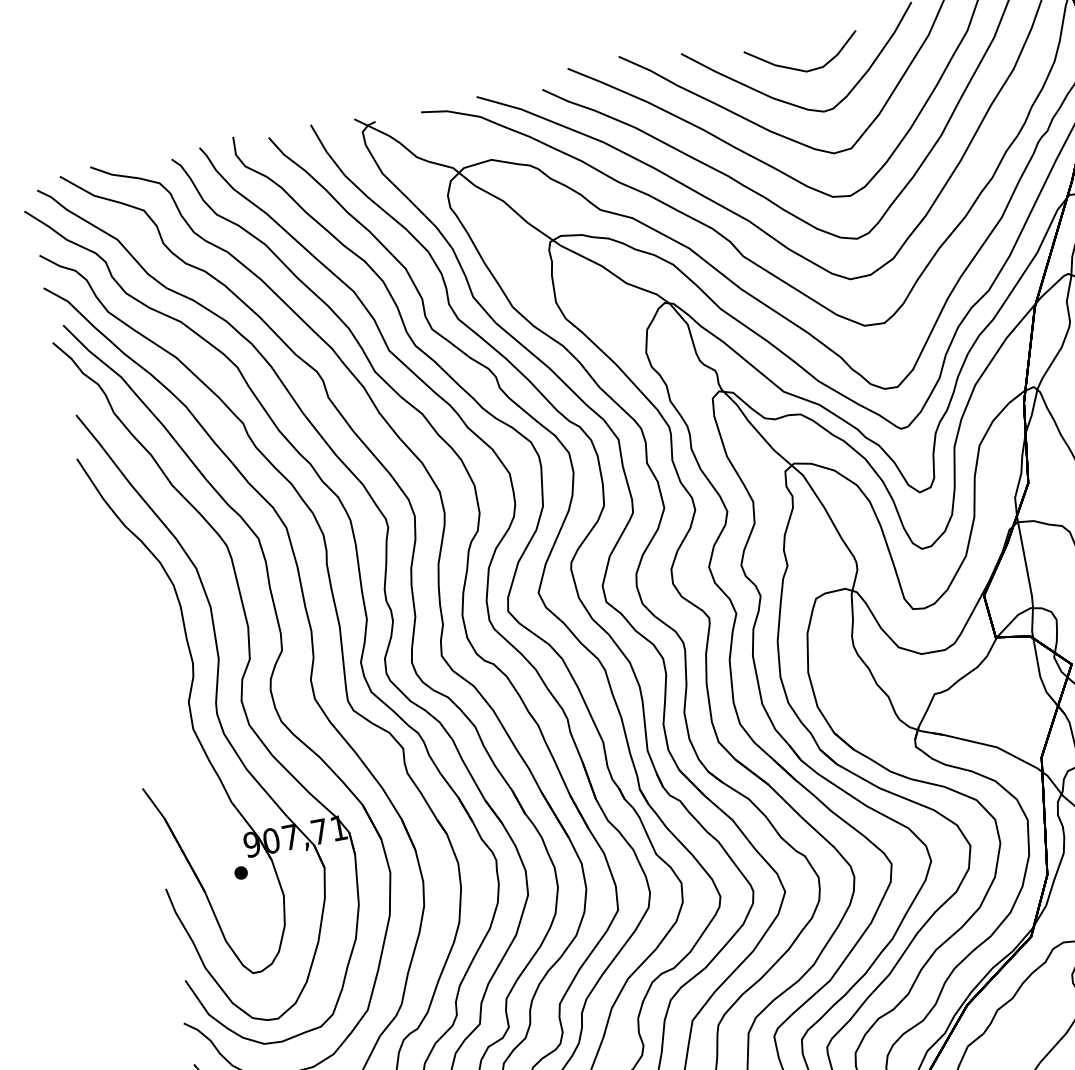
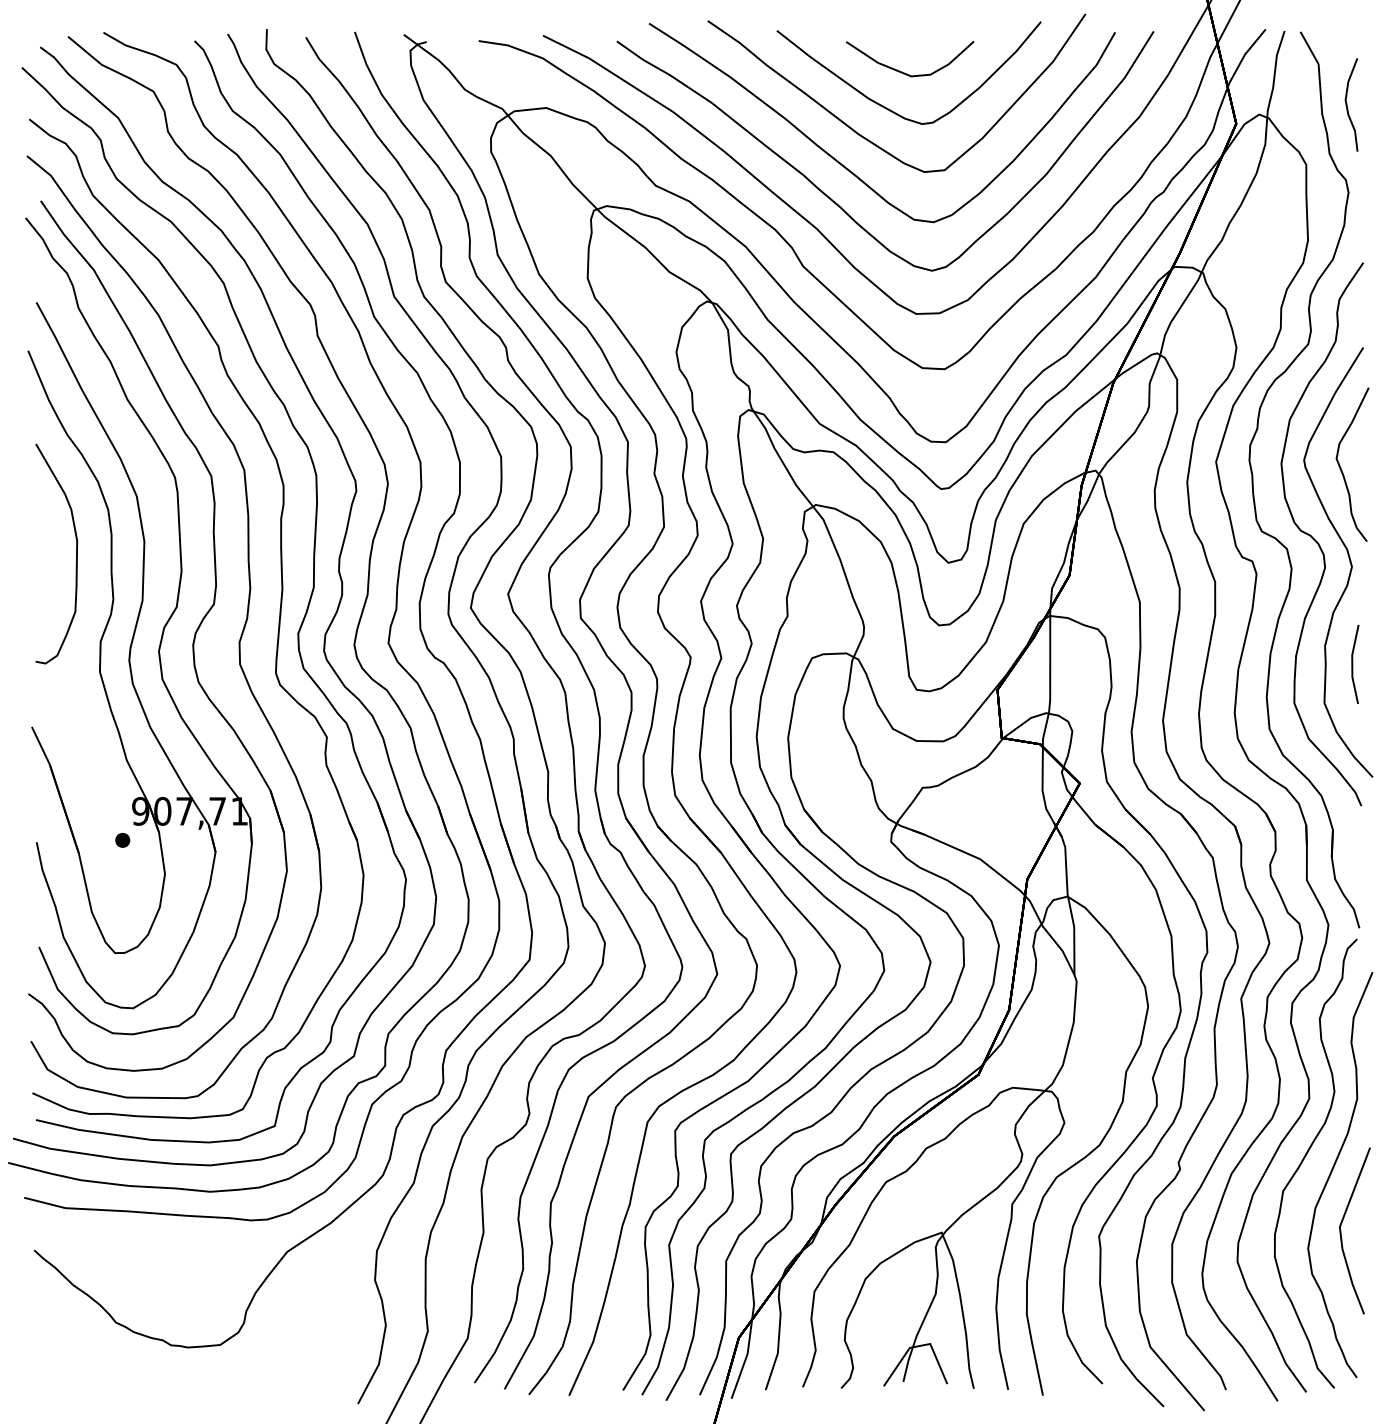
part: (152, 628) -> (76, 553), added

